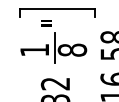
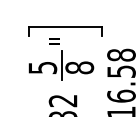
text: (34, 50) -> (42, 68), 1 -> 5

